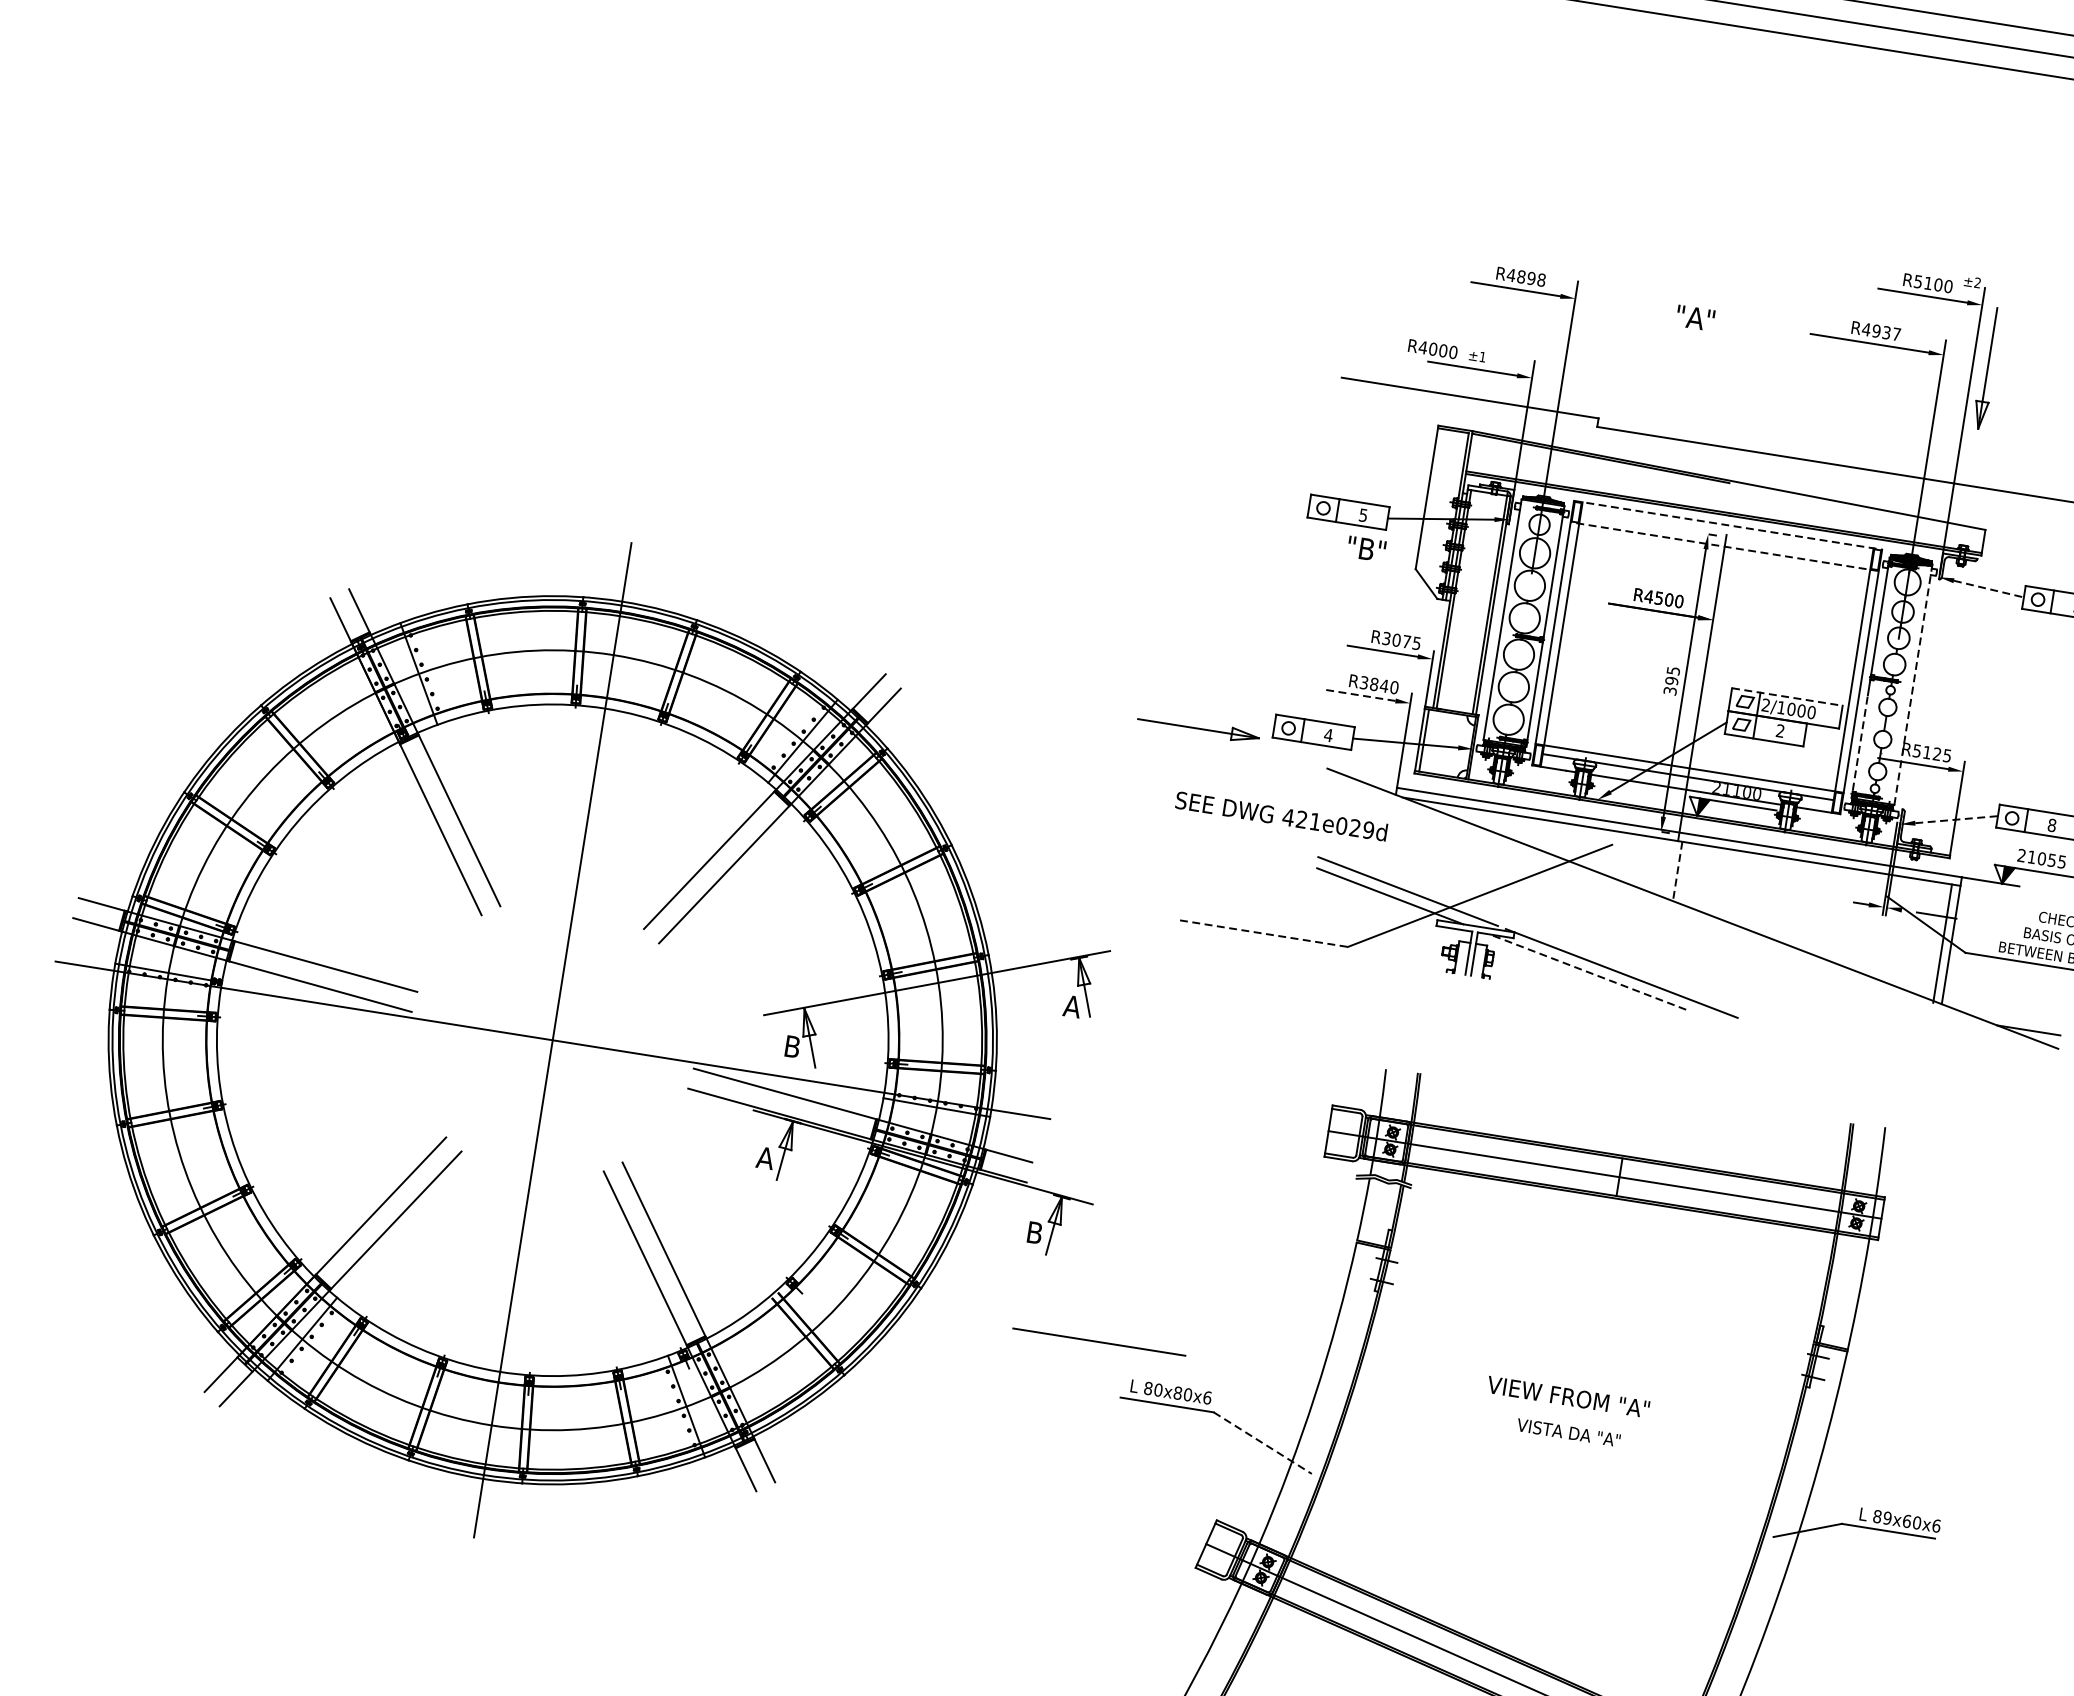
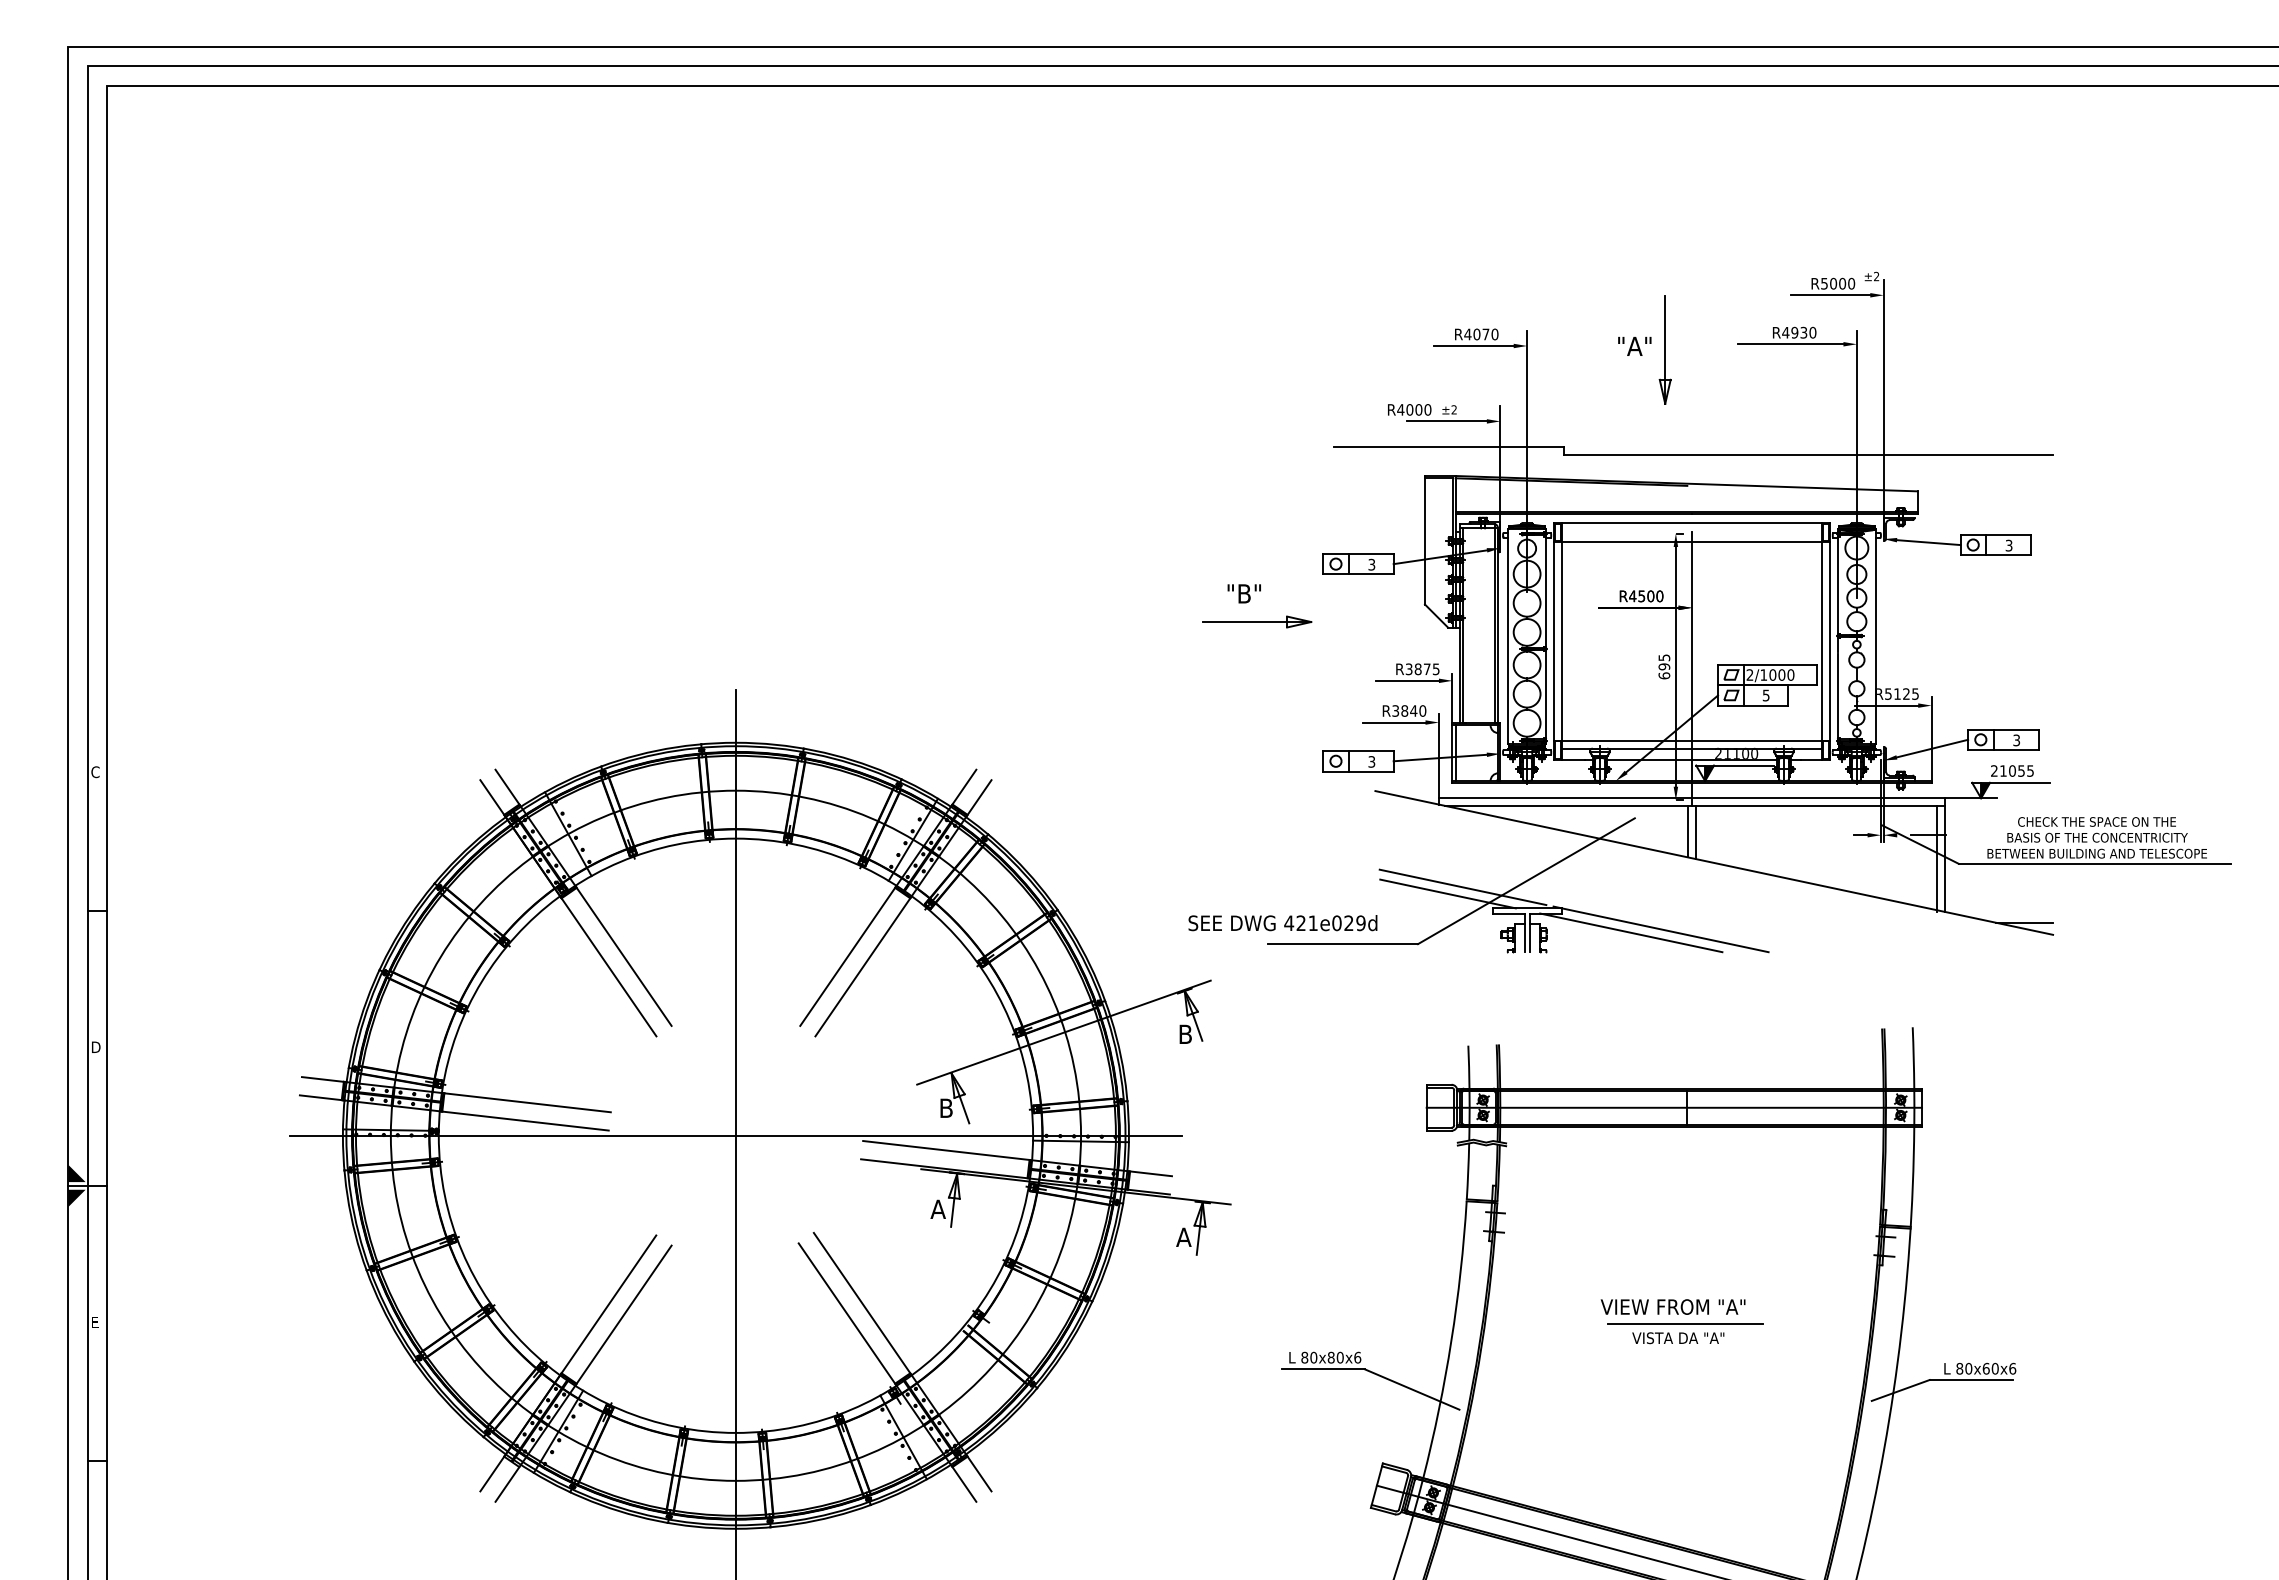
text: (1530, 278) -> (1485, 334), R4898 -> R4070
text: (1928, 283) -> (1833, 283), R5100 -> R5000
text: (1896, 334) -> (1812, 332), R4937 -> R4930
text: (1481, 356) -> (1453, 409), ±1 -> ±2
part: (1987, 367) -> (1664, 349), moved
text: (1364, 514) -> (1372, 563), 5 -> 3
line: (1728, 524) -> (1692, 522), dashed -> solid
line: (1724, 547) -> (1691, 542), dashed -> solid
text: (1365, 548) -> (1243, 593), moved
line: (1988, 588) -> (1928, 542), dashed -> solid
text: (1396, 639) -> (1417, 668), R3075 -> R3875
line: (1913, 684) -> (1876, 636), dashed -> solid
text: (1670, 690) -> (1664, 675), 395 -> 695
line: (1359, 695) -> (1393, 722), dashed -> solid
line: (1787, 696) -> (1767, 664), dashed -> solid
part: (1198, 728) -> (1257, 621), moved
text: (1779, 730) -> (1765, 695), 2 -> 5
text: (1328, 734) -> (1371, 761), 4 -> 3
line: (1859, 748) -> (1837, 699), dashed -> solid
text: (1280, 816) -> (1282, 923), moved
line: (1956, 819) -> (1932, 748), dashed -> solid
text: (2051, 825) -> (2016, 740), 8 -> 3
line: (1669, 869) -> (1688, 831), added
line: (1677, 871) -> (1695, 832), dashed -> solid
line: (1264, 934) -> (1343, 944), dashed -> solid
line: (1587, 971) -> (1630, 932), dashed -> solid
text: (1072, 1005) -> (1185, 1033), A -> B
text: (1034, 1231) -> (1183, 1236), B -> A
line: (1099, 1341) -> (1685, 1323), moved
line: (1262, 1443) -> (1412, 1389), dashed -> solid
text: (1887, 1517) -> (1968, 1368), 89x60x6 -> 80x60x6

